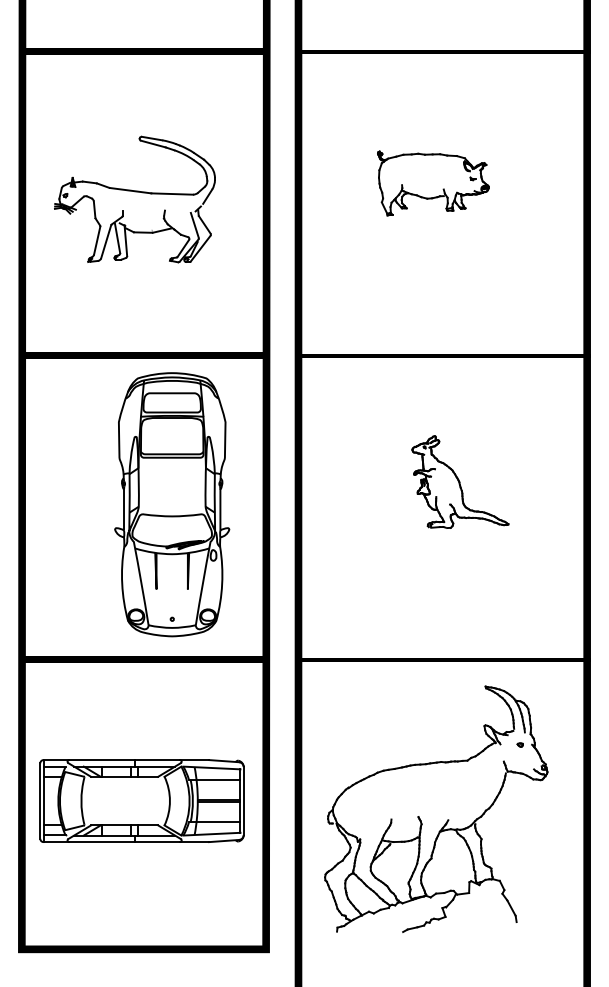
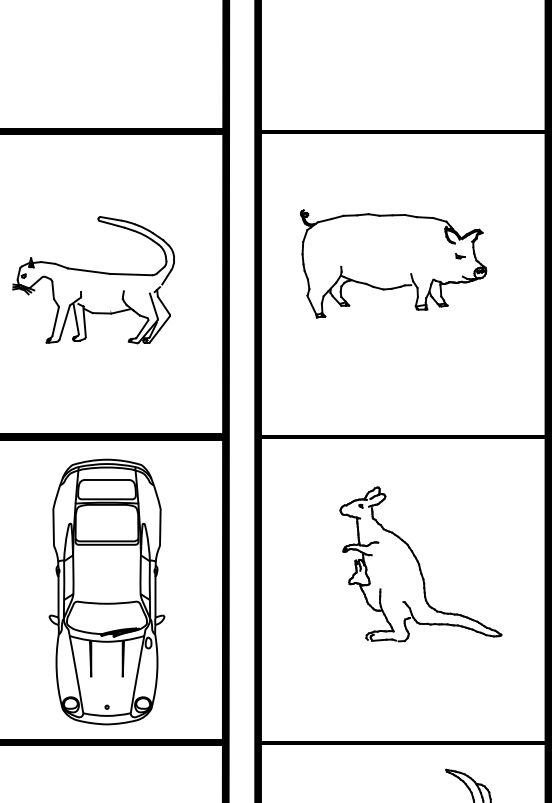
part: (433, 183) -> (393, 263), size x1.67
part: (460, 481) -> (421, 563), size x1.67
part: (172, 504) -> (107, 591), moved

